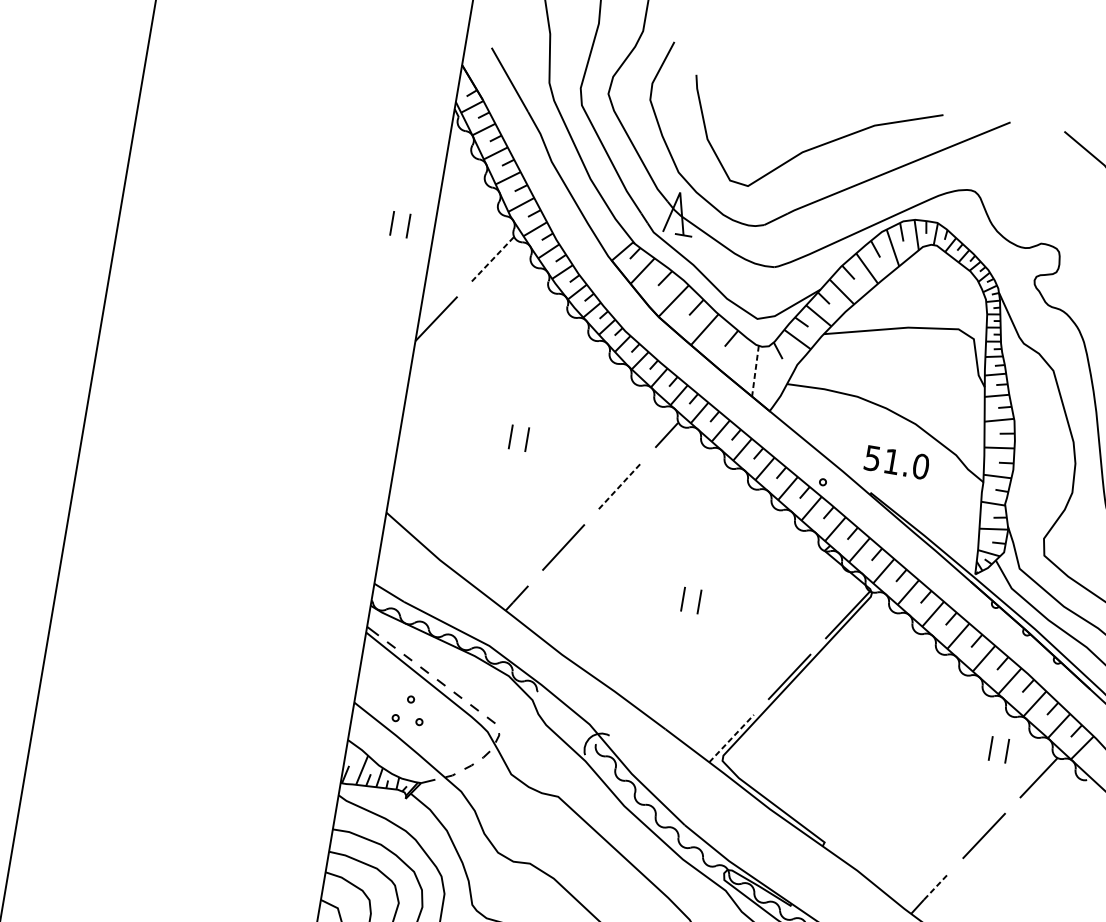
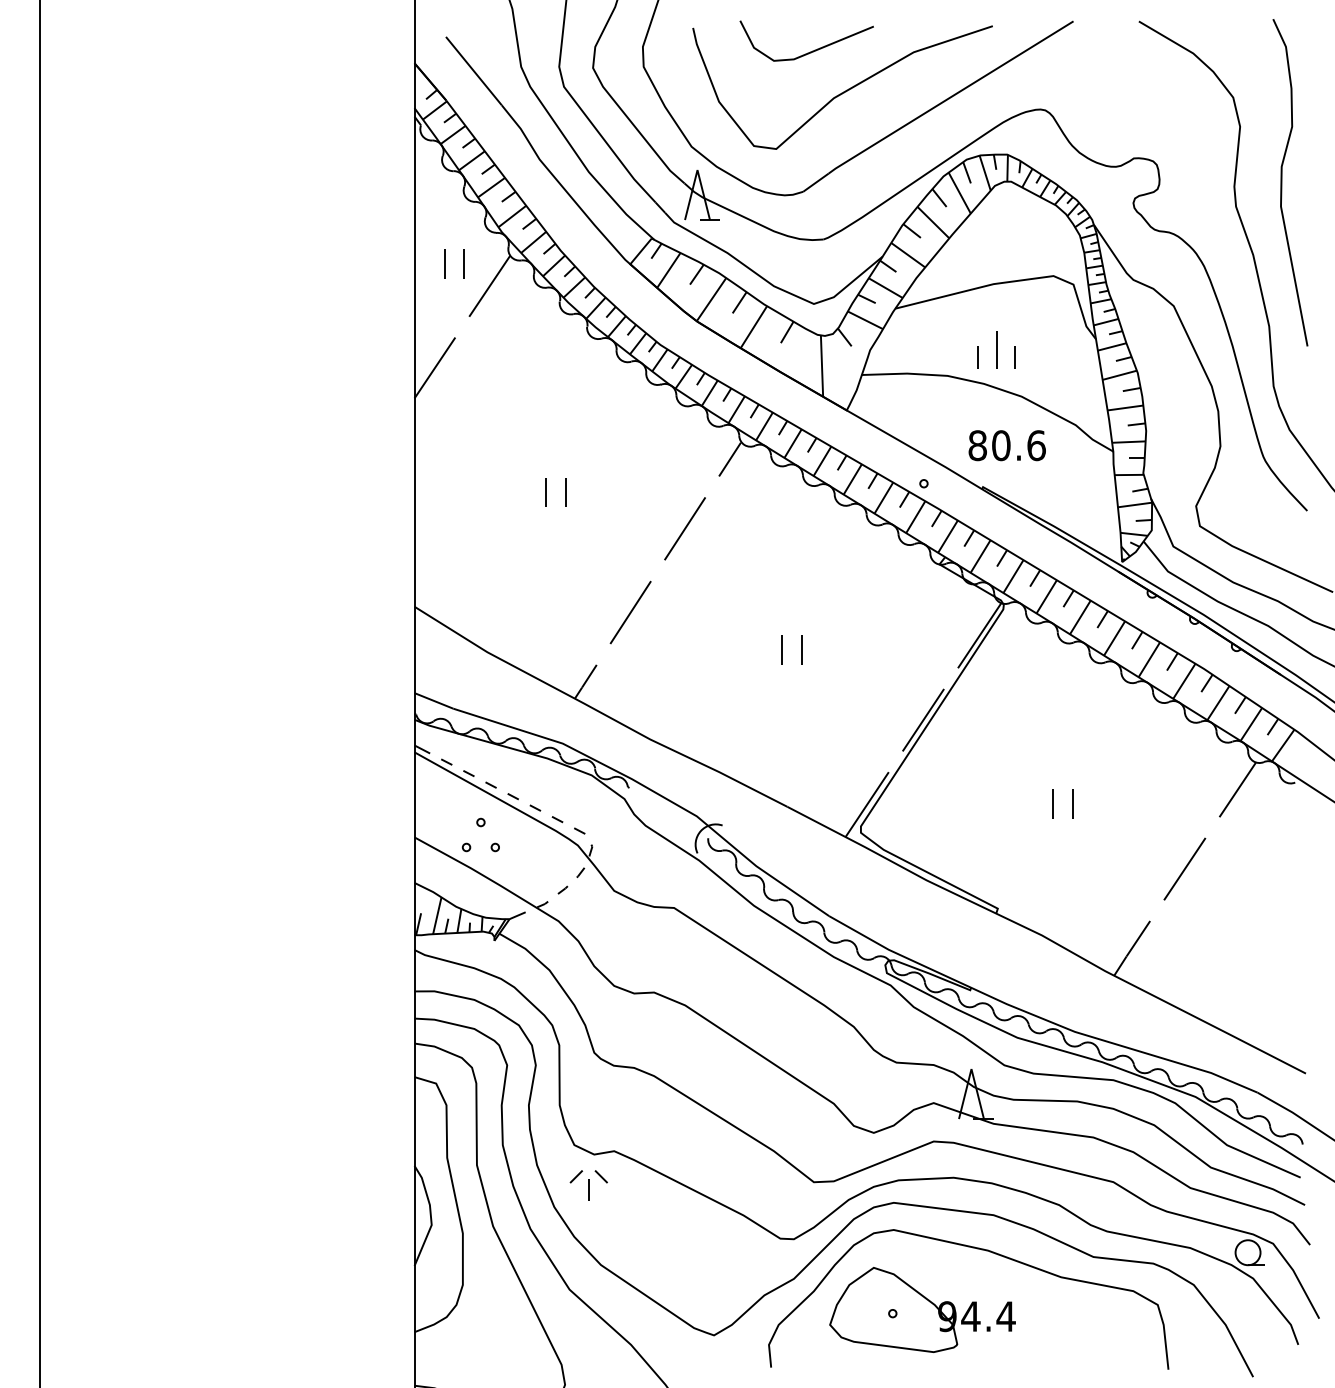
line: (791, 110) -> (812, 50), added
part: (393, 223) -> (445, 263), moved
line: (492, 259) -> (489, 286), dashed -> solid
line: (755, 371) -> (822, 366), dashed -> solid
part: (901, 381) -> (996, 349), added
text: (896, 462) -> (1006, 445), 51.0 -> 80.6
line: (620, 485) -> (685, 528), dashed -> solid
line: (731, 738) -> (867, 804), dashed -> solid
part: (991, 748) -> (1053, 803), moved
line: (936, 886) -> (1138, 938), dashed -> solid

